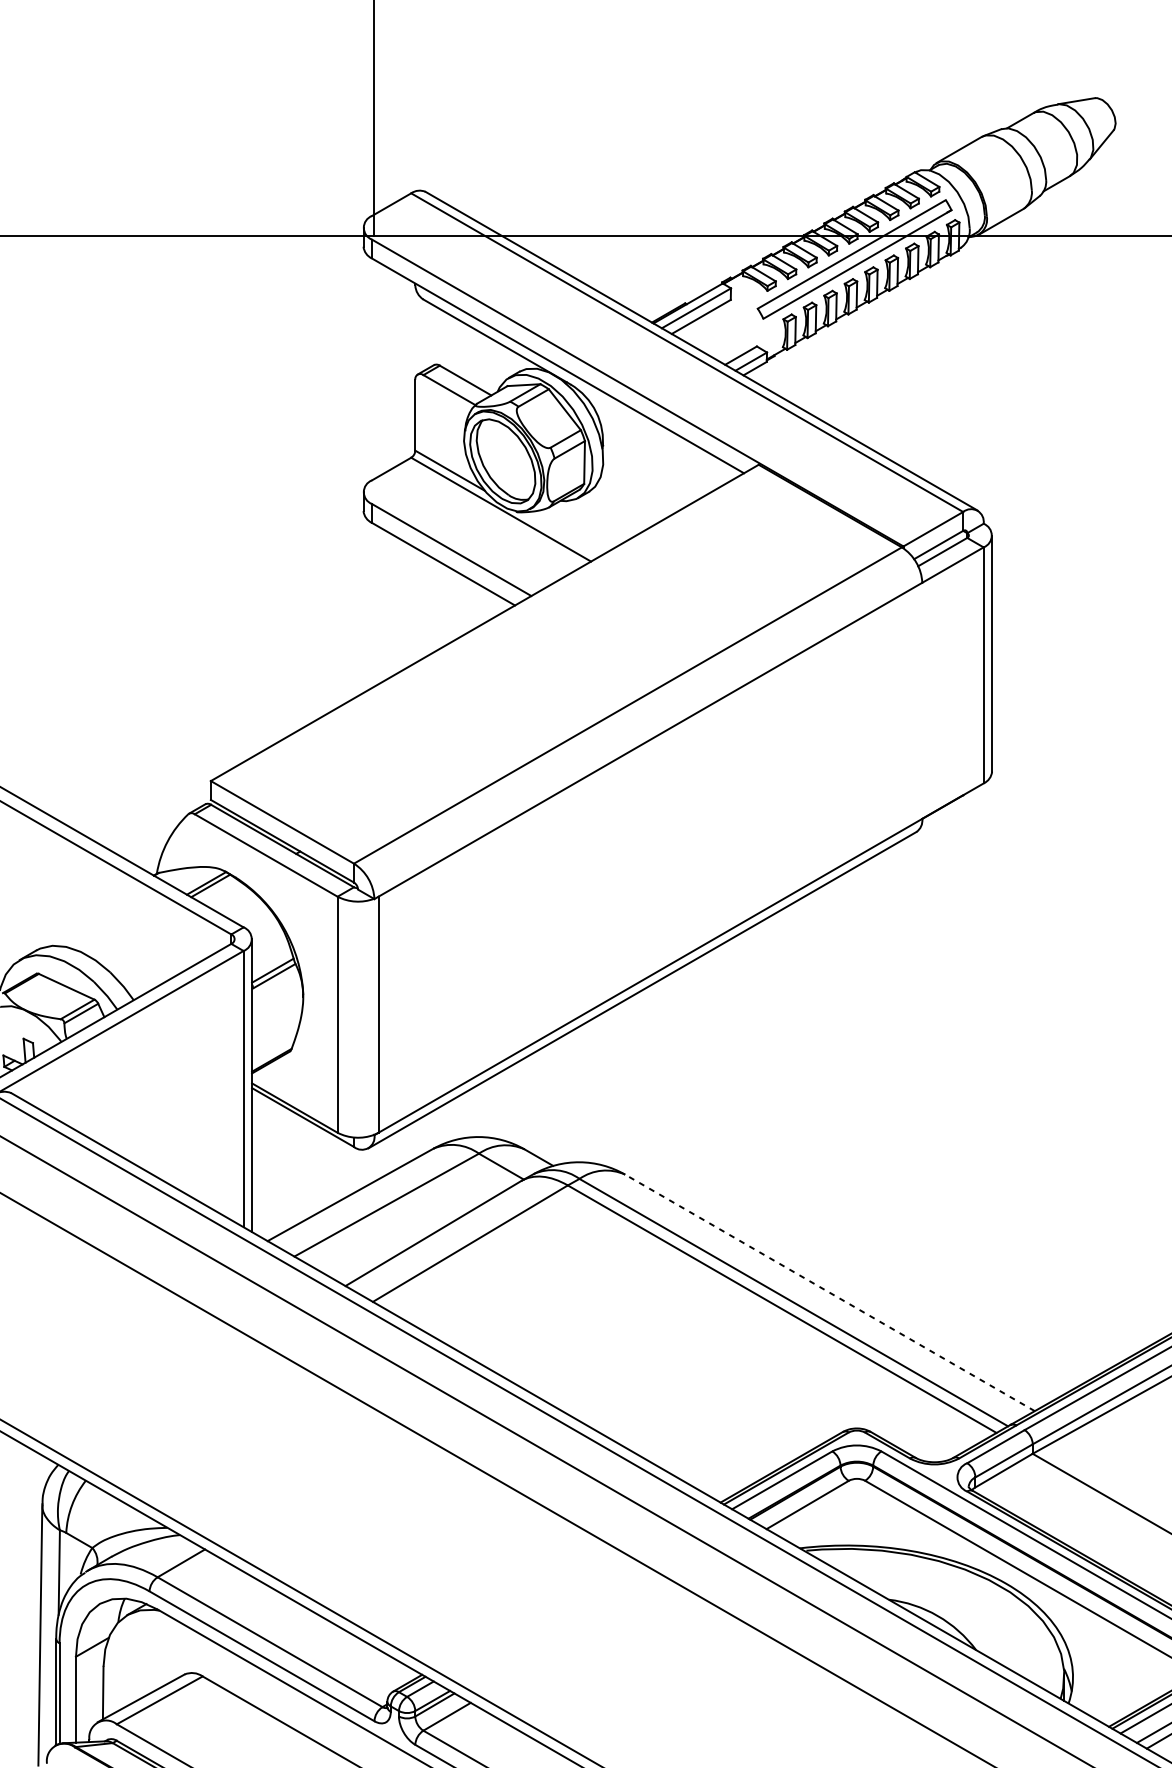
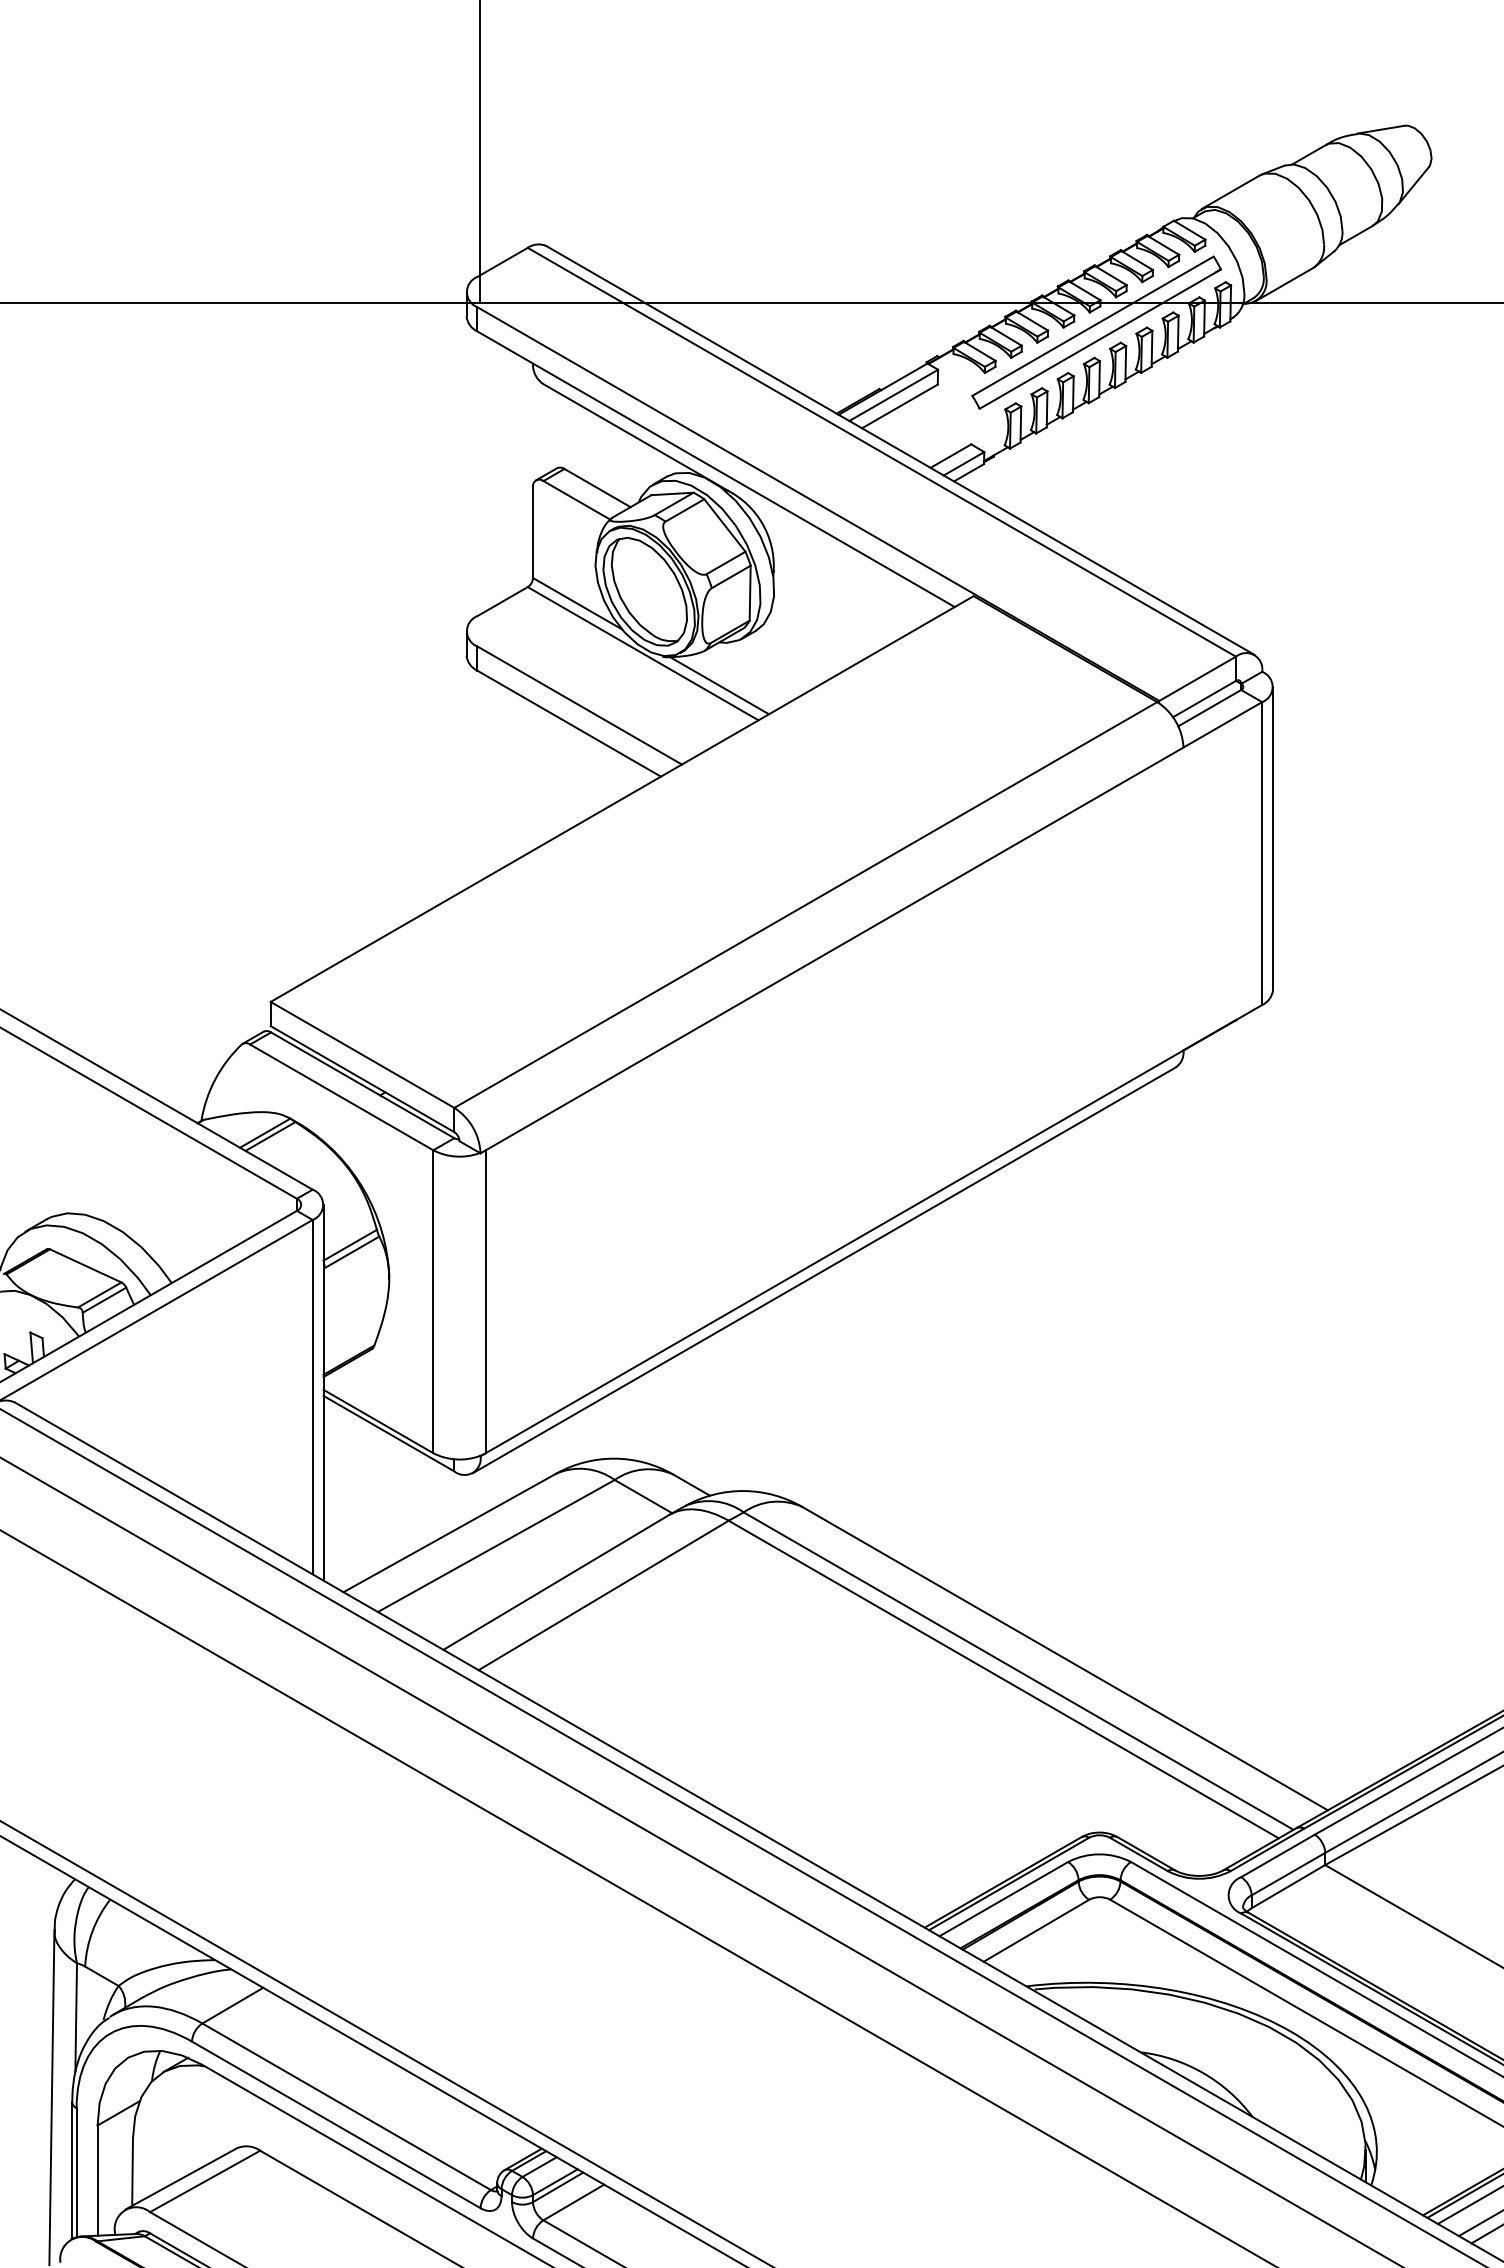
line: (560, 534) -> (719, 685), added
line: (829, 1292) -> (1064, 1658), dashed -> solid

